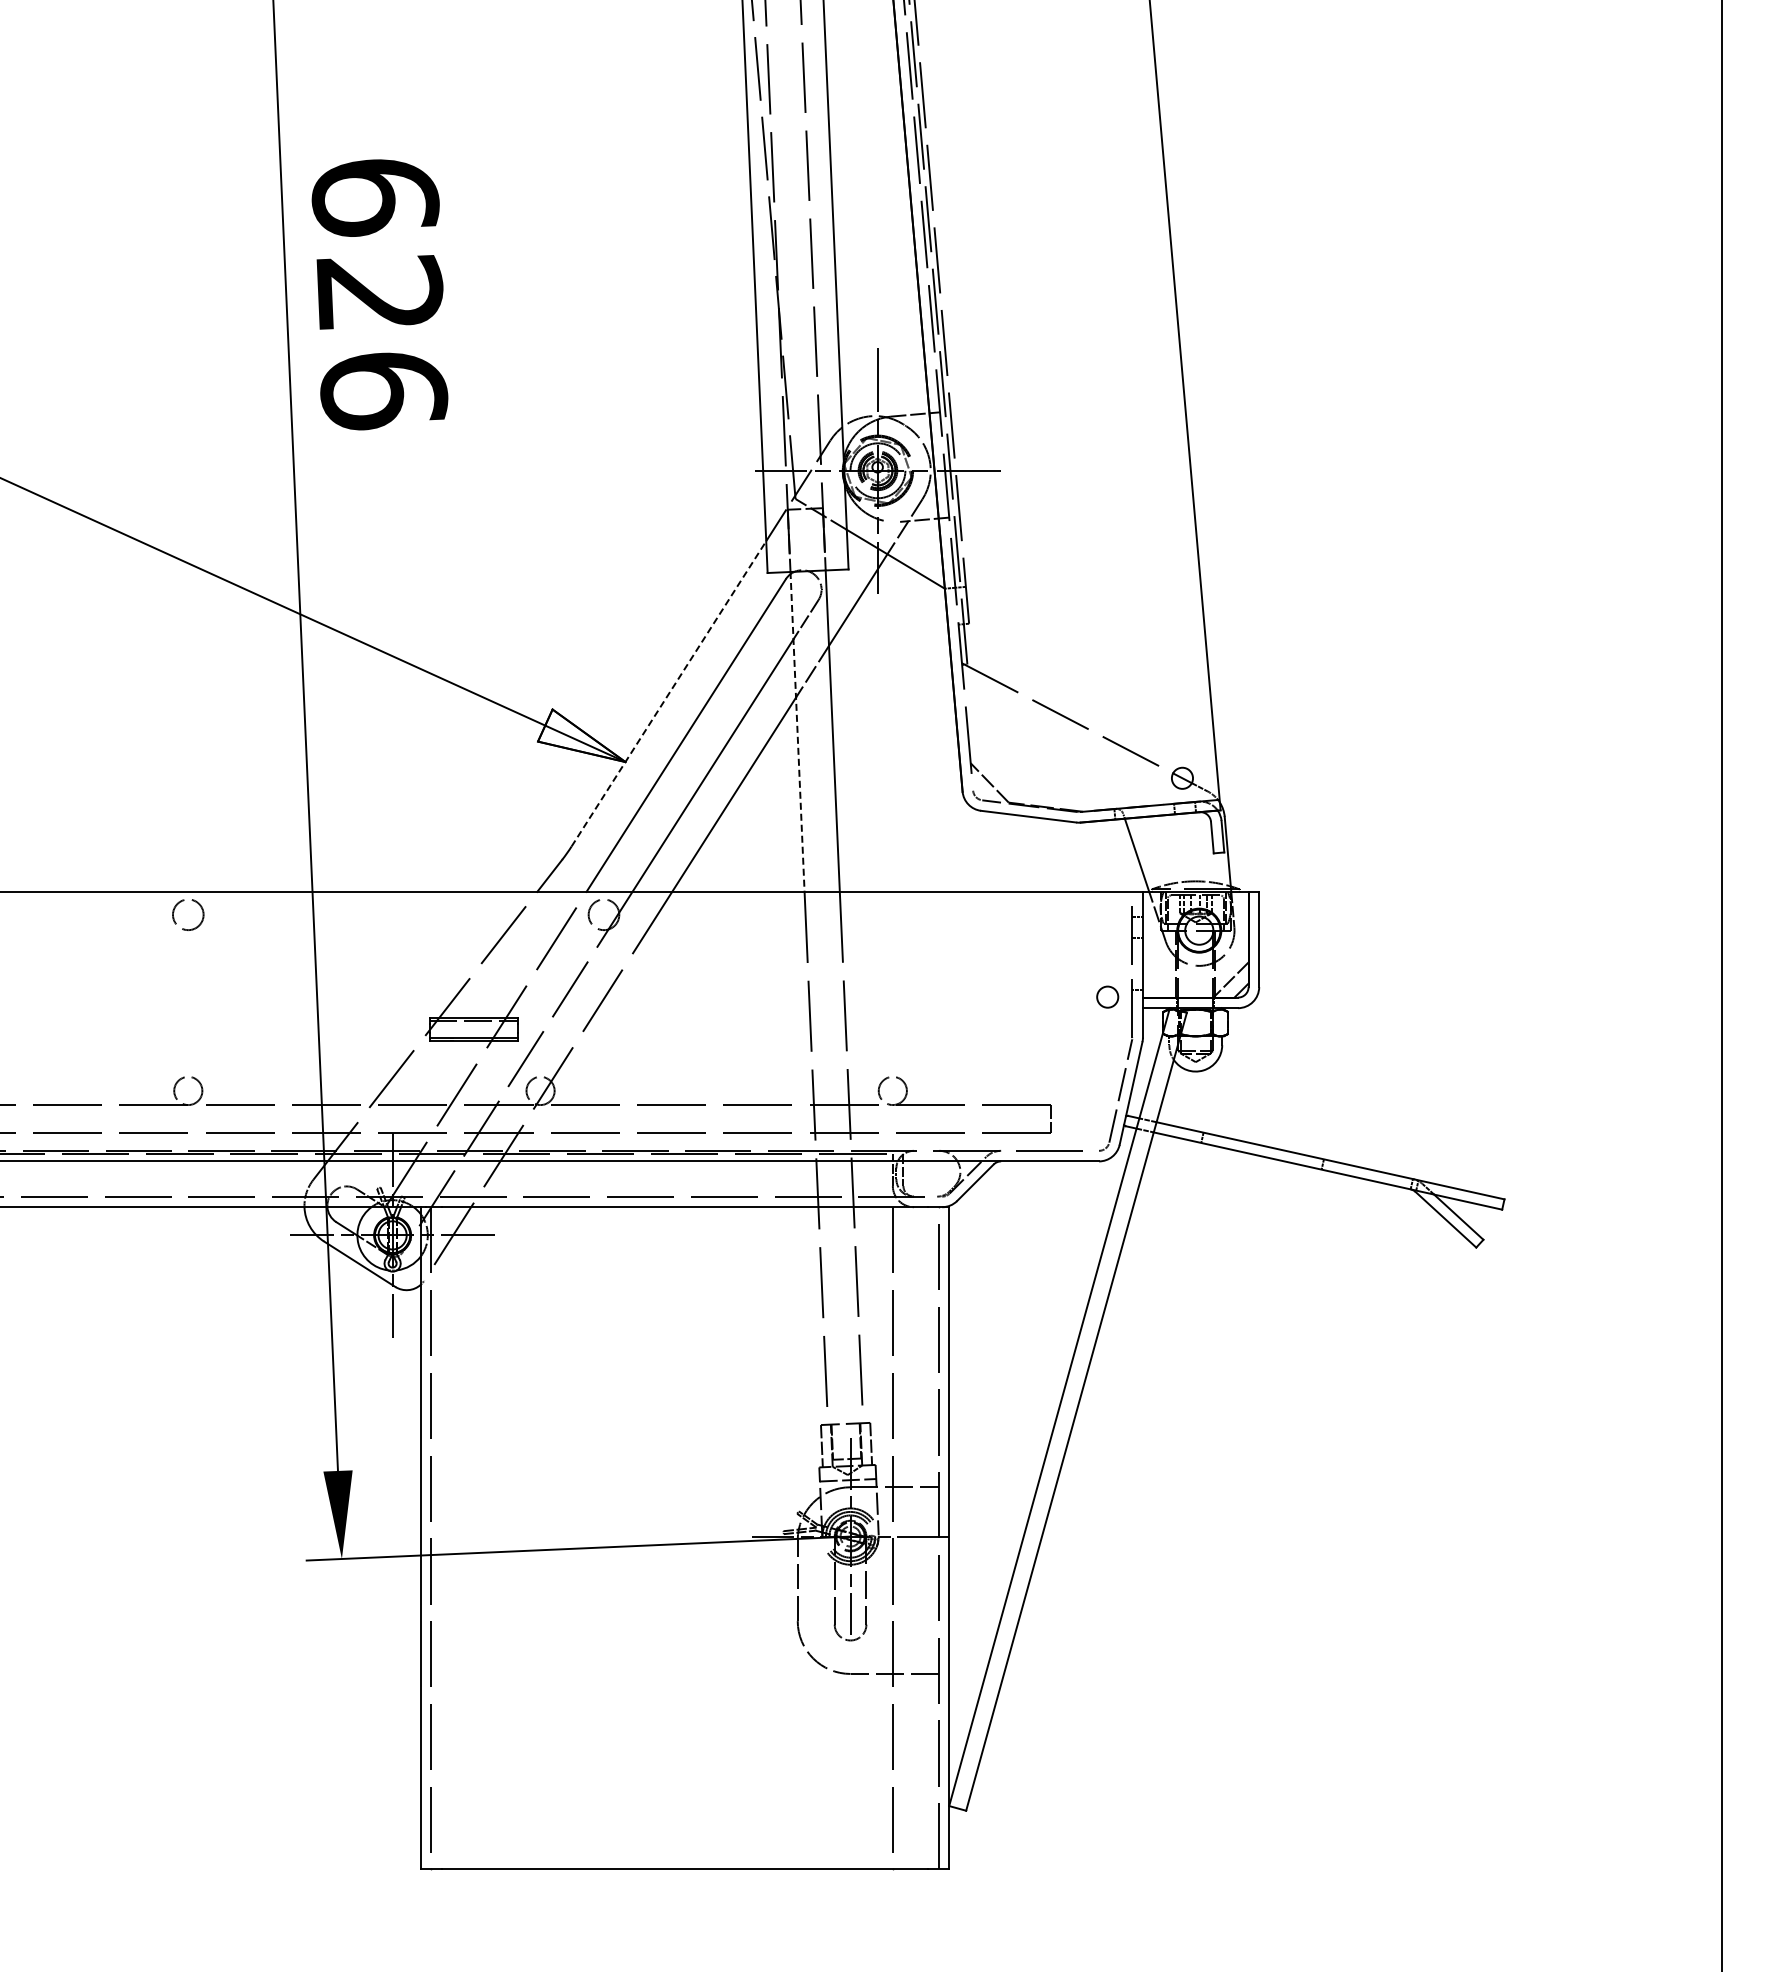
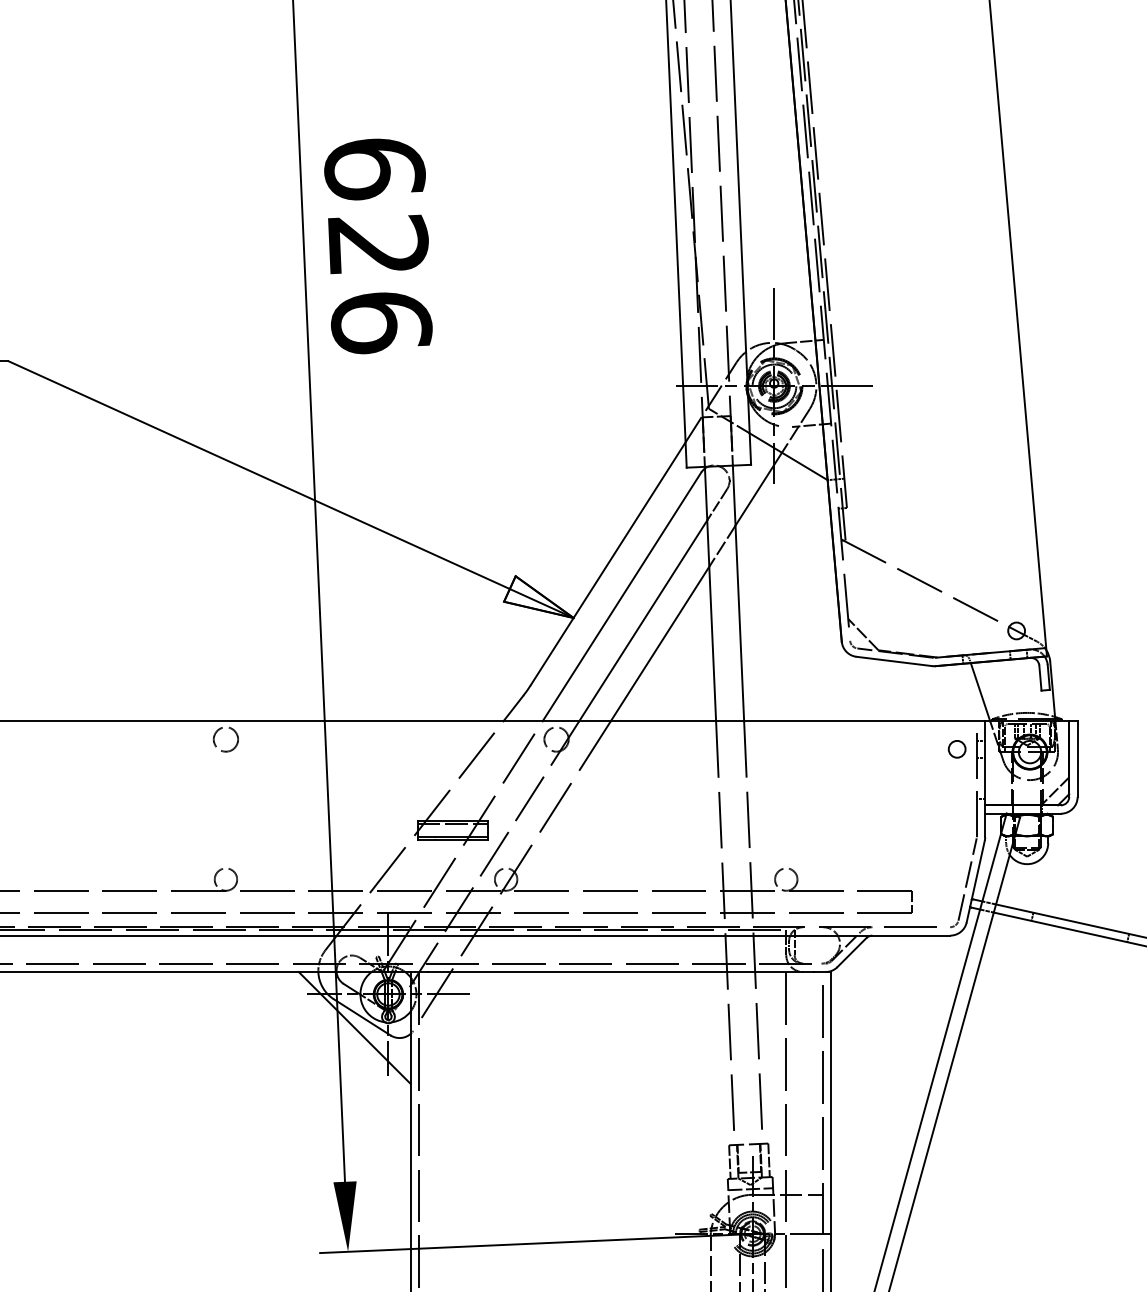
line: (668, 693) -> (607, 563), dashed -> solid
line: (797, 732) -> (710, 594), dashed -> solid
circle: (1107, 996) -> (957, 748), moved
line: (349, 1277) -> (354, 1027), added

